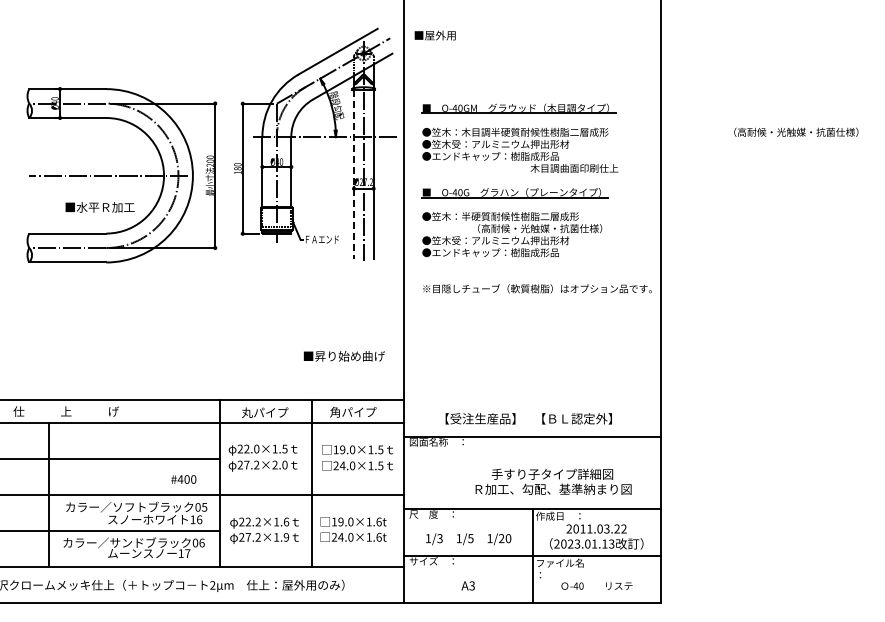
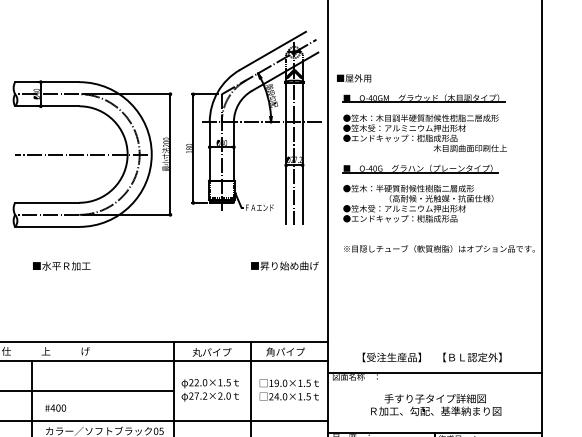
text: (434, 35) -> (353, 78), moved
line: (354, 175) -> (286, 154), dashed -> solid
text: (99, 207) -> (61, 266), moved
text: (343, 356) -> (284, 266), moved
text: (183, 479) -> (55, 408), moved
text: (553, 481) -> (436, 404), moved

